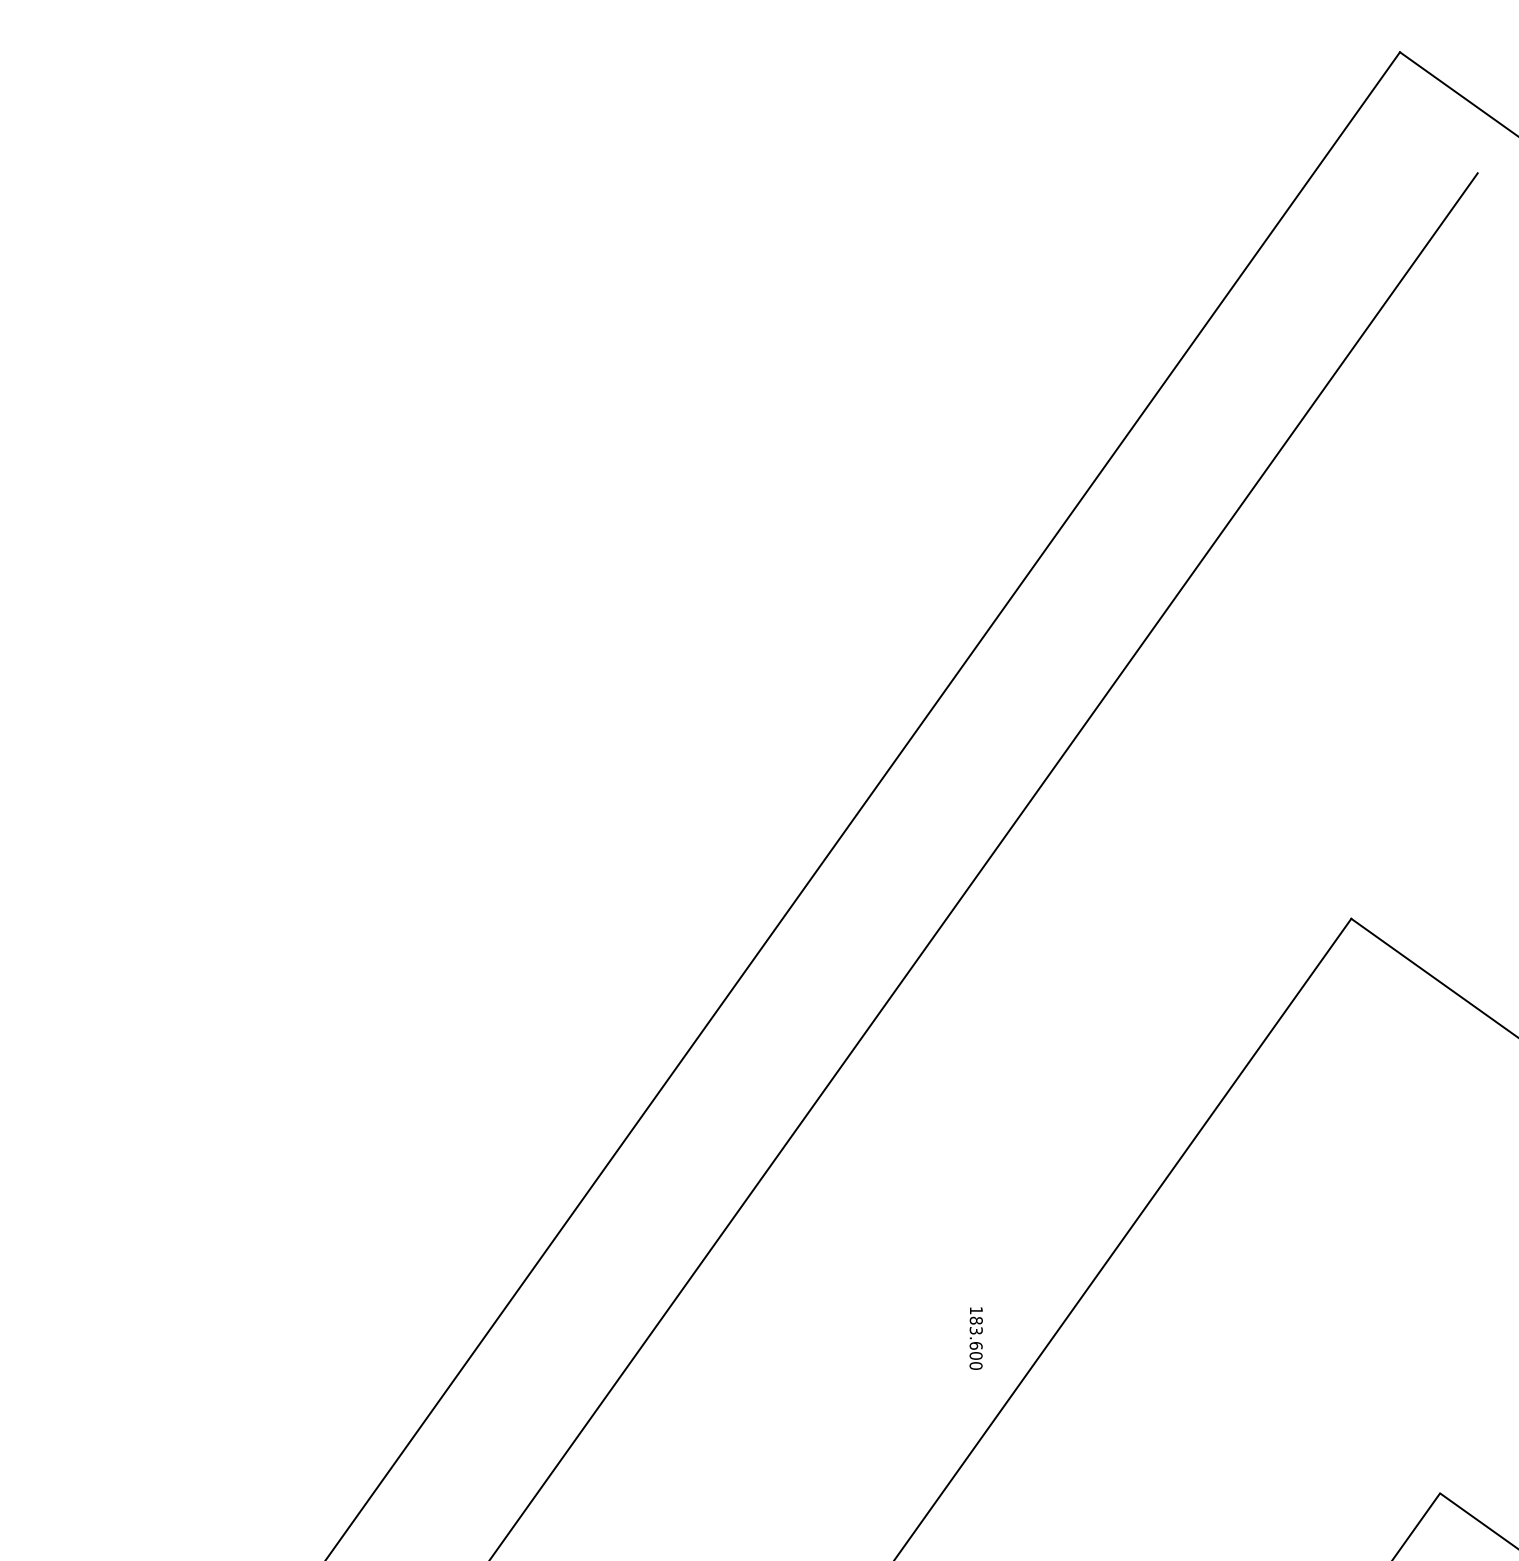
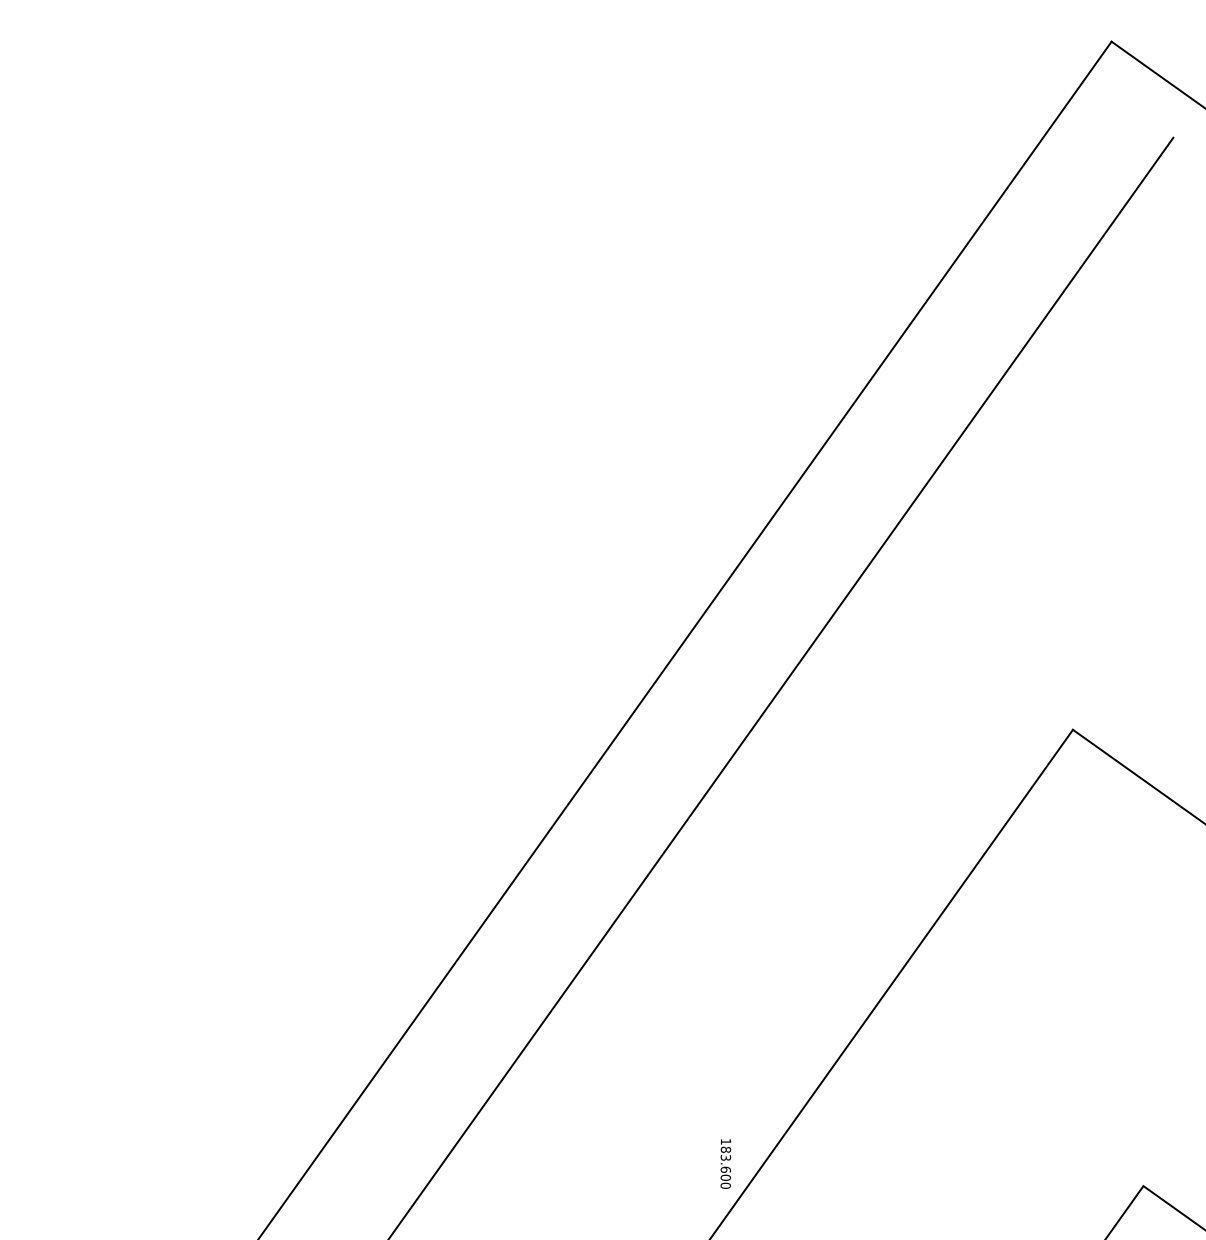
text: (975, 1338) -> (725, 1163), moved

